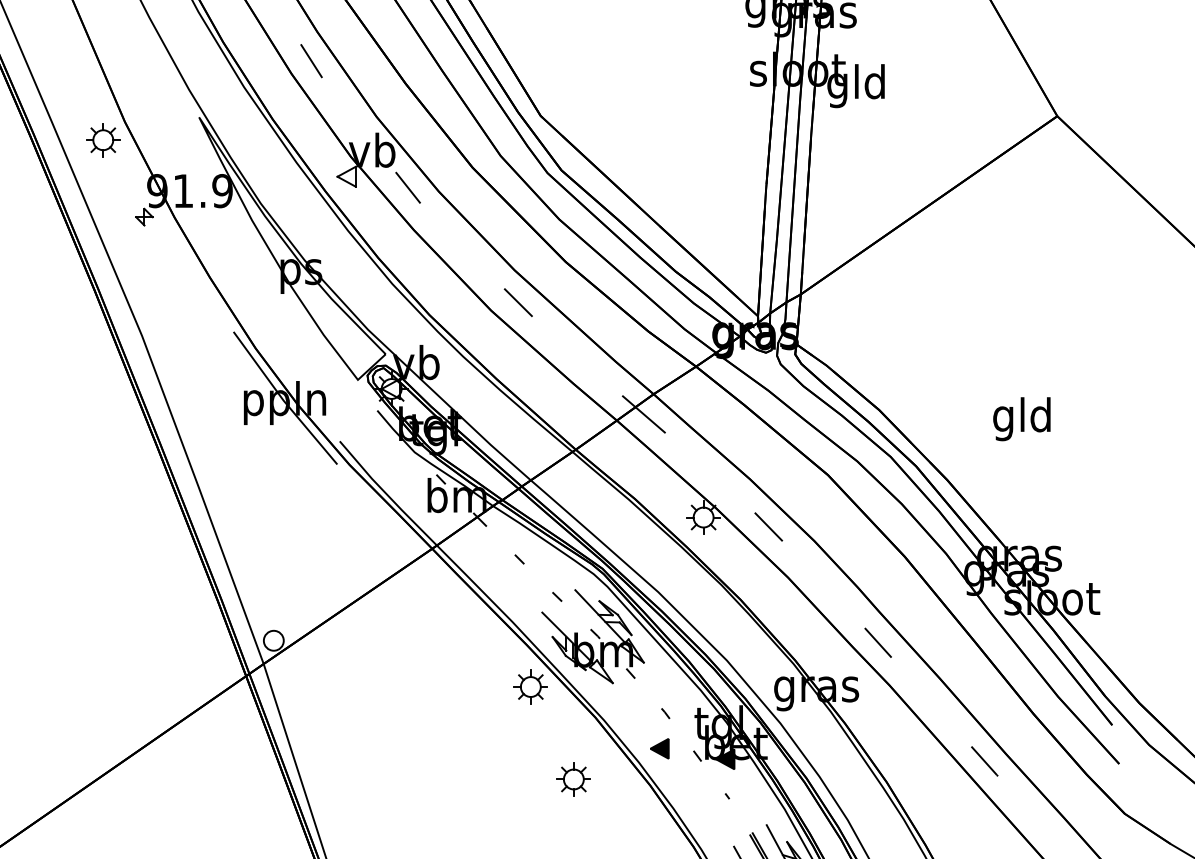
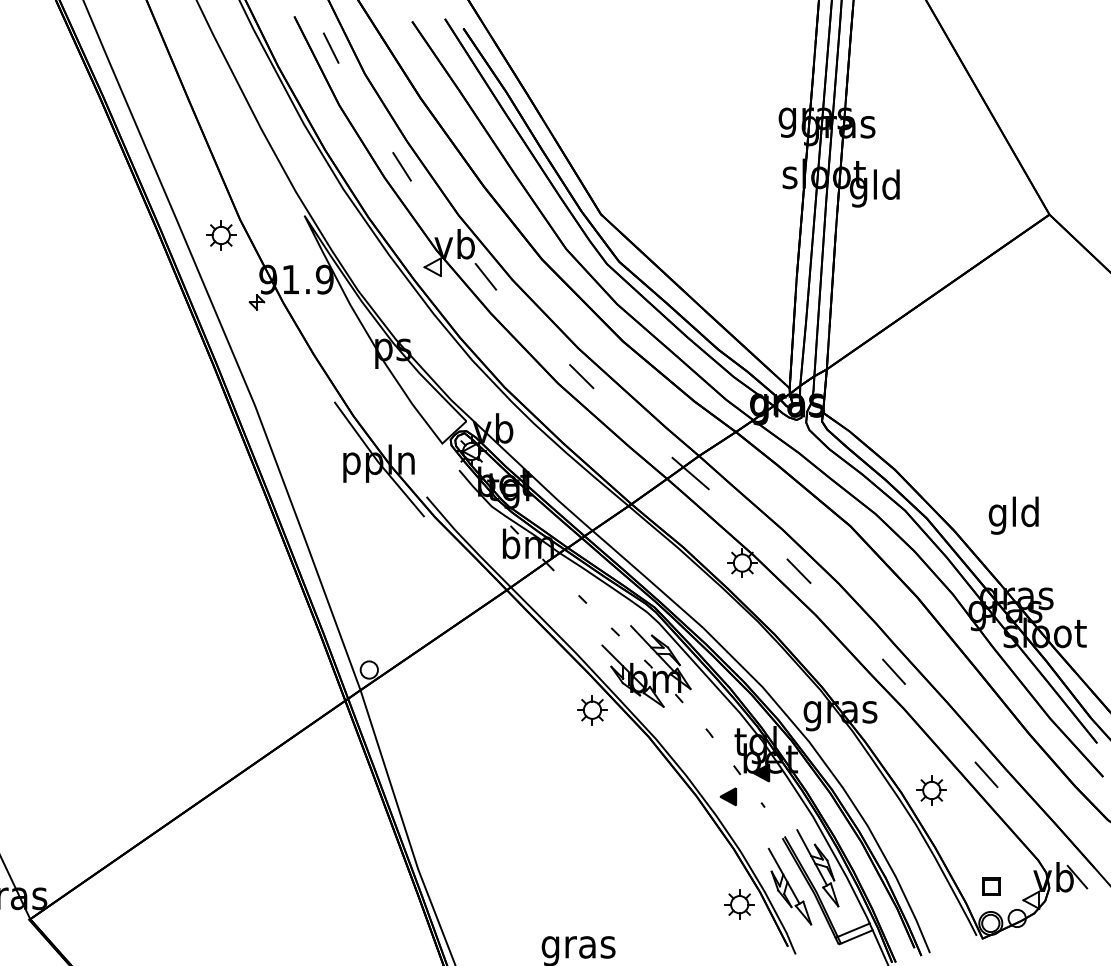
text: (1021, 418) -> (1013, 515), moved
part: (659, 748) -> (728, 796), moved
part: (573, 779) -> (931, 790), moved

